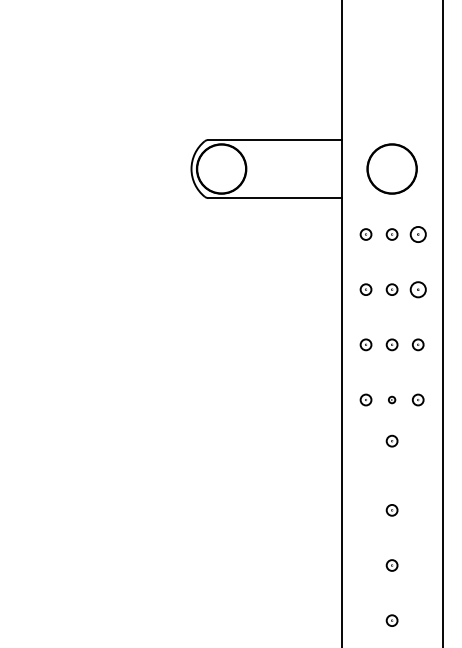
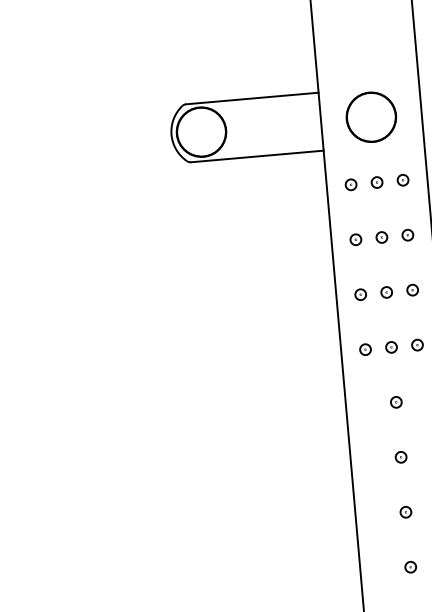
part: (417, 234) -> (402, 180), size x0.71
part: (417, 289) -> (407, 235), size x0.71
part: (391, 399) -> (390, 346), size x1.67
part: (391, 440) -> (395, 401), moved

